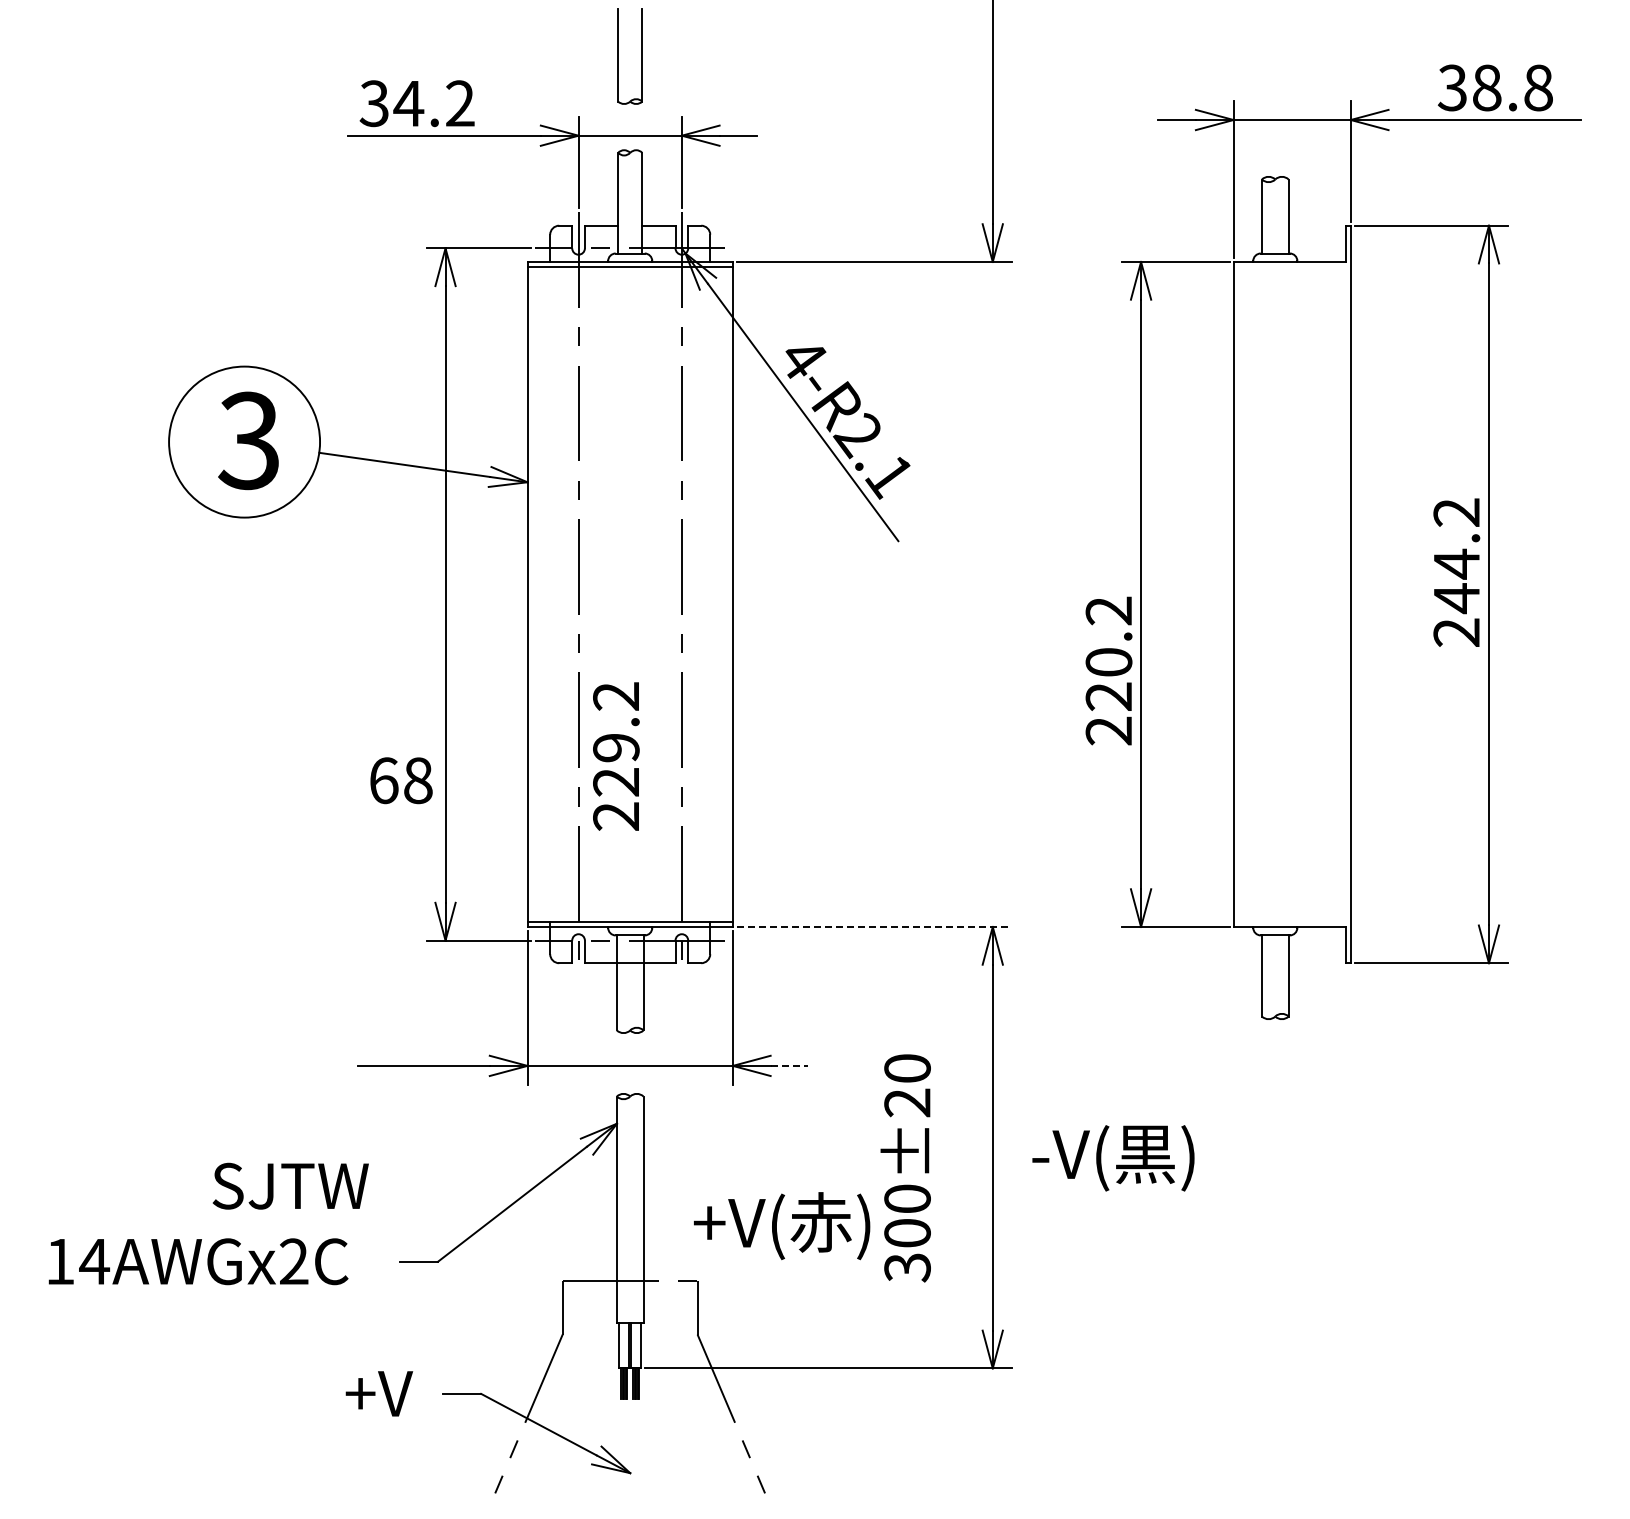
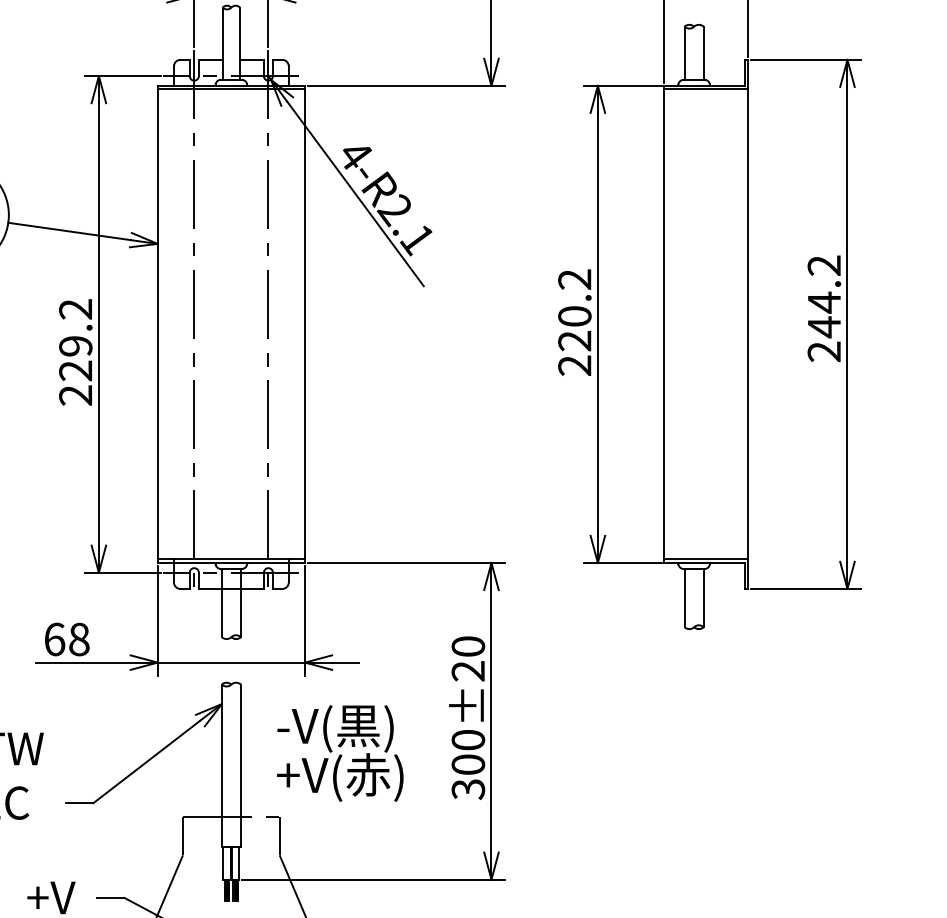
line: (1291, 266) -> (705, 89), added
text: (1108, 670) -> (574, 322), moved
text: (616, 756) -> (75, 352), moved
text: (401, 780) -> (67, 639), moved
line: (1291, 922) -> (705, 559), added
line: (874, 926) -> (406, 562), dashed -> solid
line: (789, 1065) -> (345, 662), dashed -> solid
text: (1113, 1158) -> (335, 729), moved
text: (905, 1168) -> (466, 718), moved

